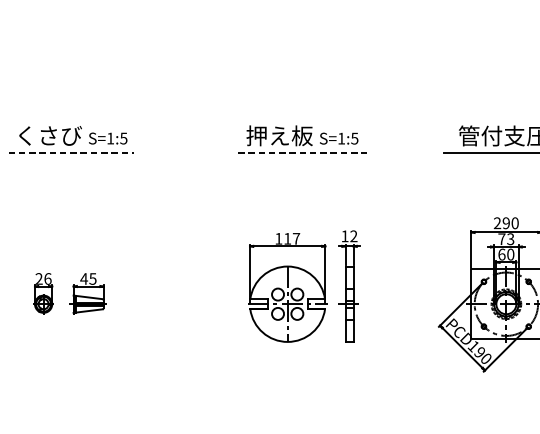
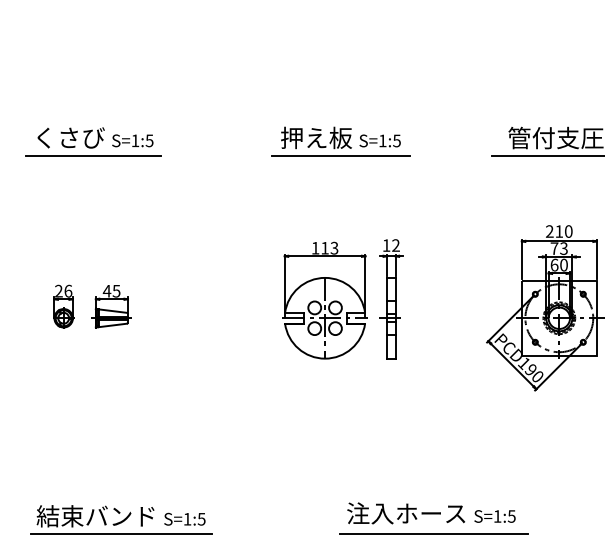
line: (72, 152) -> (94, 155), dashed -> solid
line: (302, 152) -> (340, 155), dashed -> solid
text: (506, 223) -> (559, 231), 290 -> 210
text: (296, 238) -> (334, 247), 117 -> 113

